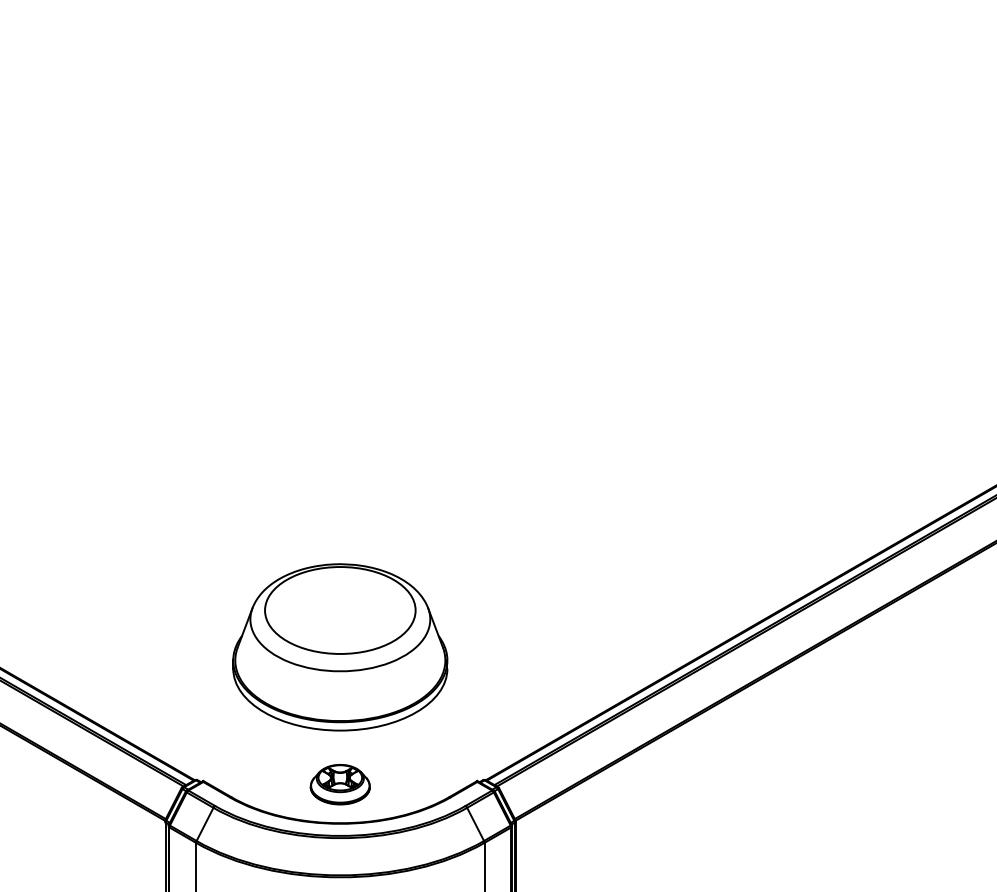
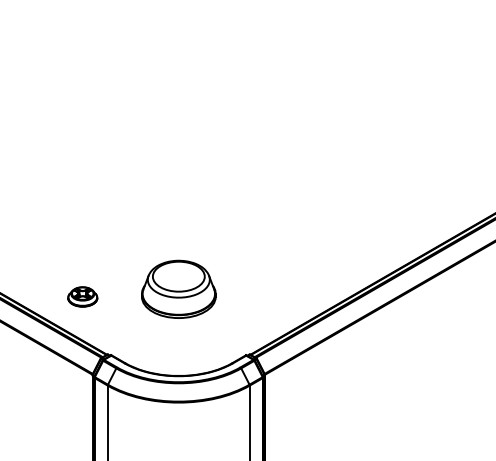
part: (339, 647) -> (178, 289), size x0.7
part: (339, 783) -> (82, 296), moved

